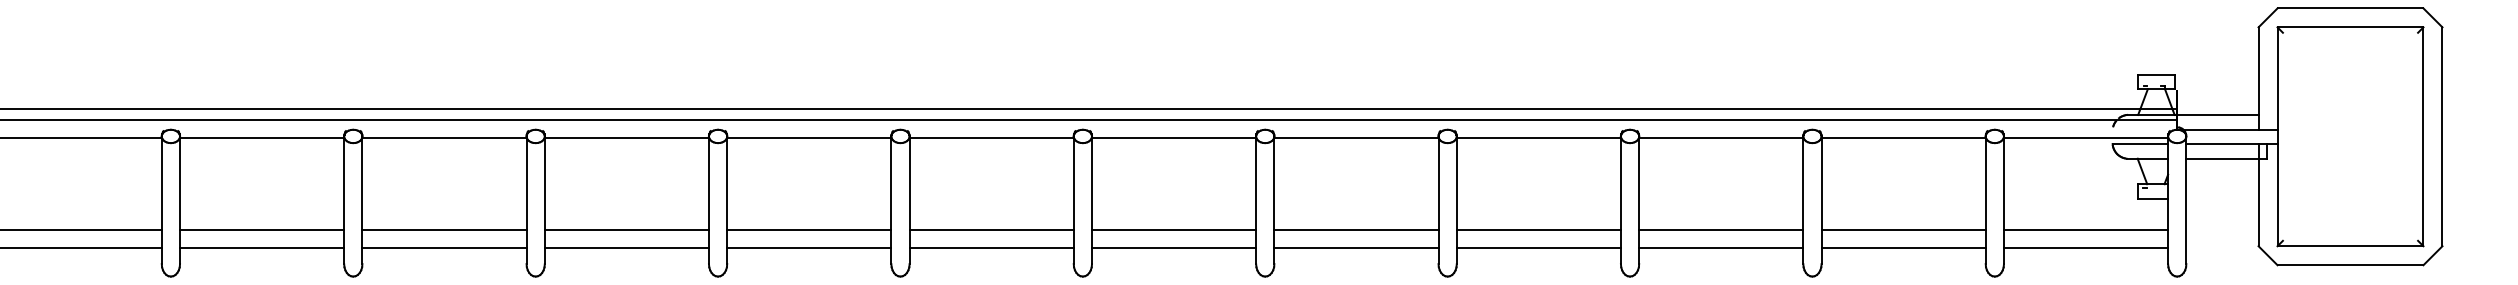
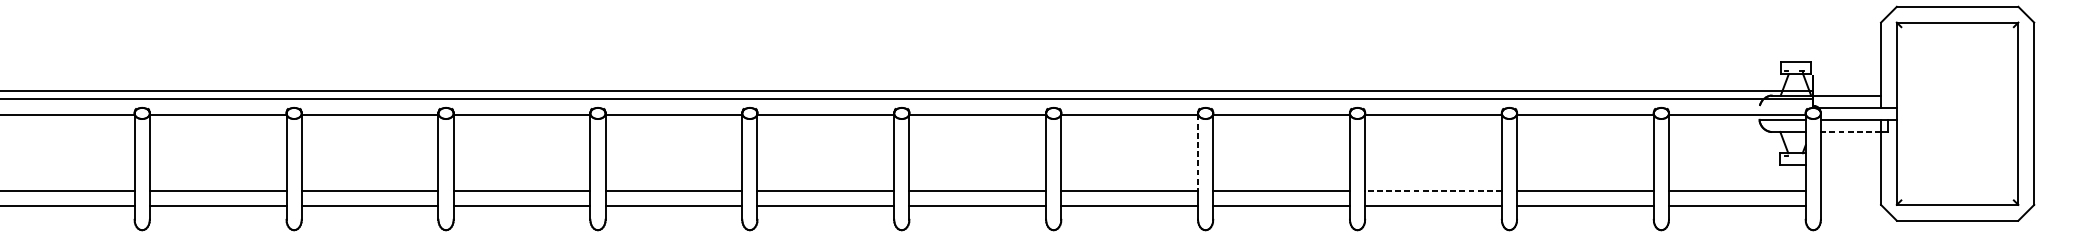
line: (2221, 158) -> (1850, 131), solid -> dashed
line: (1438, 183) -> (1198, 152), solid -> dashed
line: (1720, 229) -> (1432, 190), solid -> dashed

